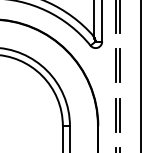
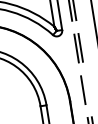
line: (120, 114) -> (87, 88), removed

